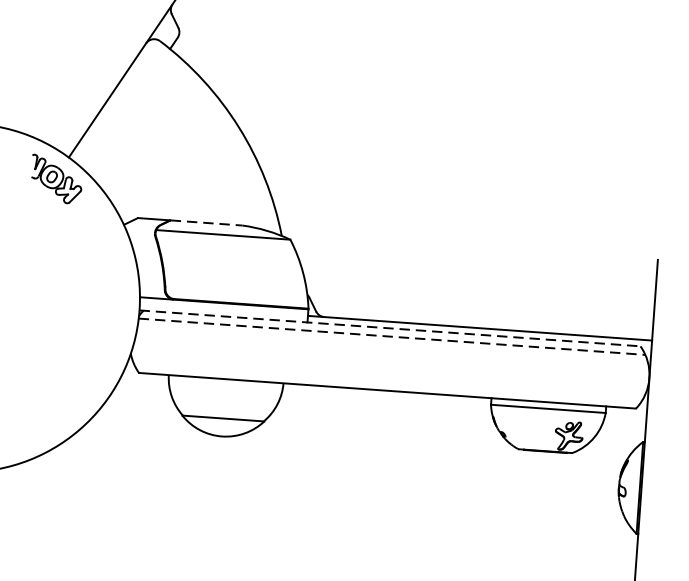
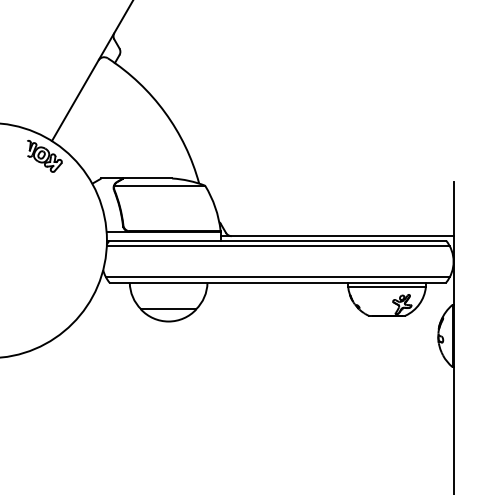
line: (207, 223) -> (148, 178), dashed -> solid
line: (389, 328) -> (276, 240), dashed -> solid
line: (392, 337) -> (278, 246), dashed -> solid
line: (387, 382) -> (277, 277), added

